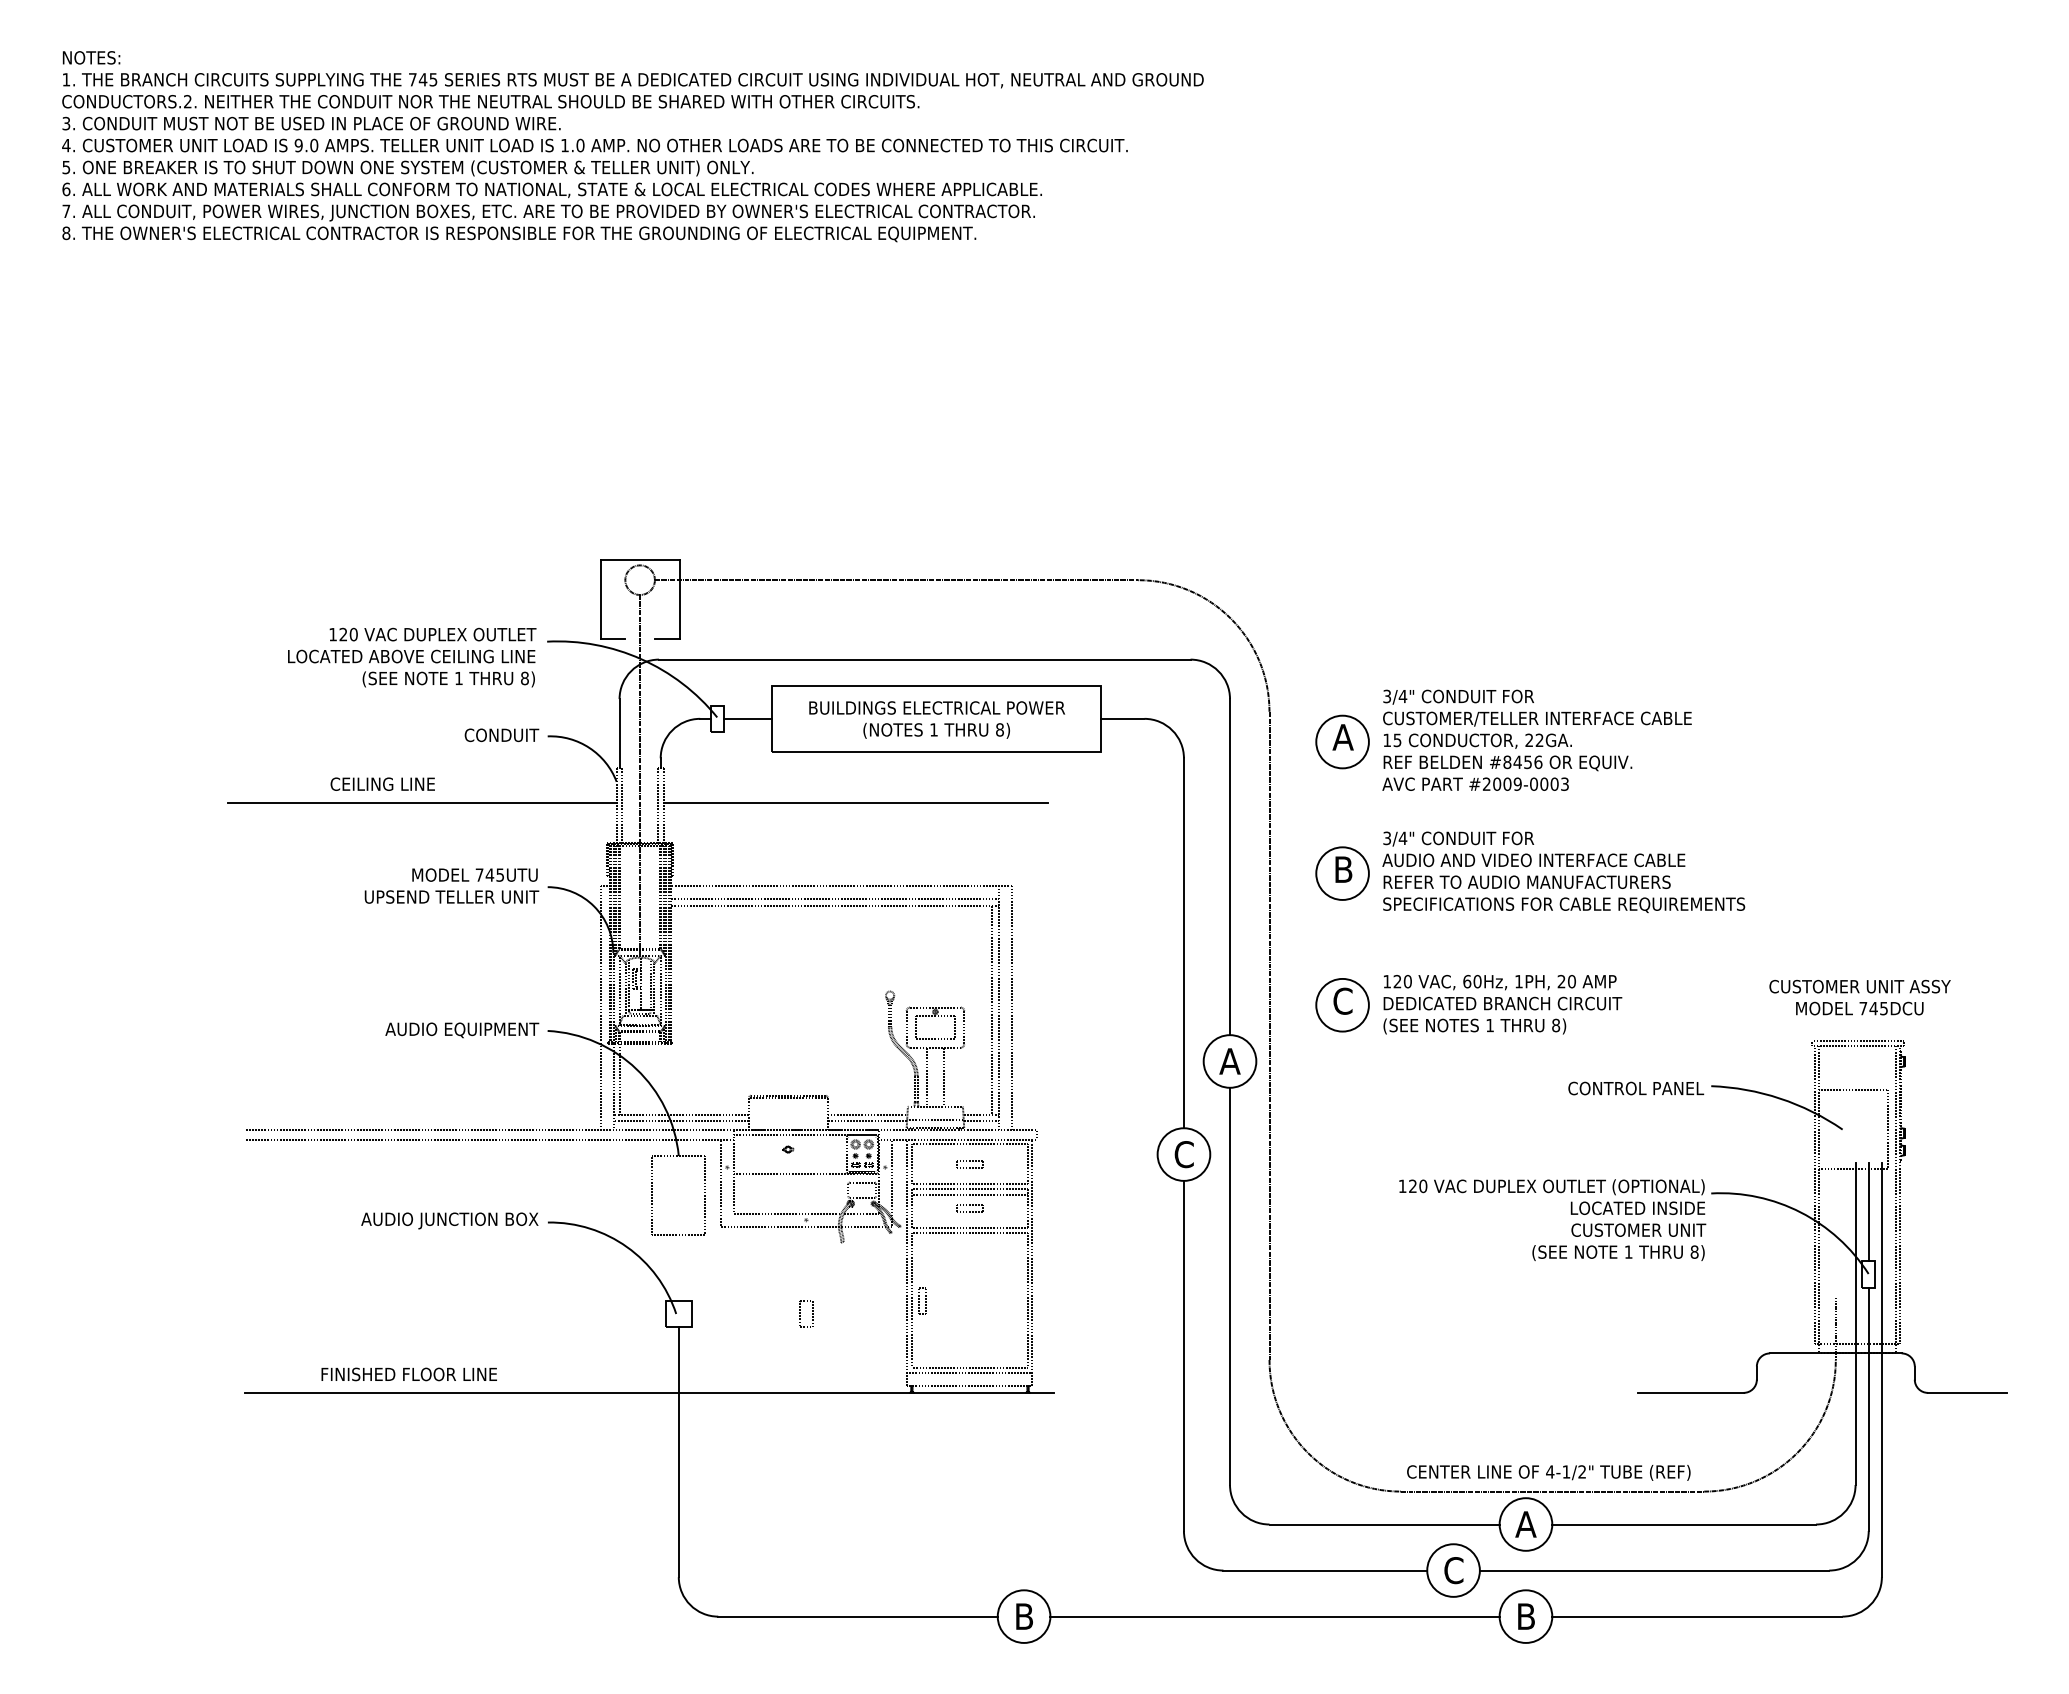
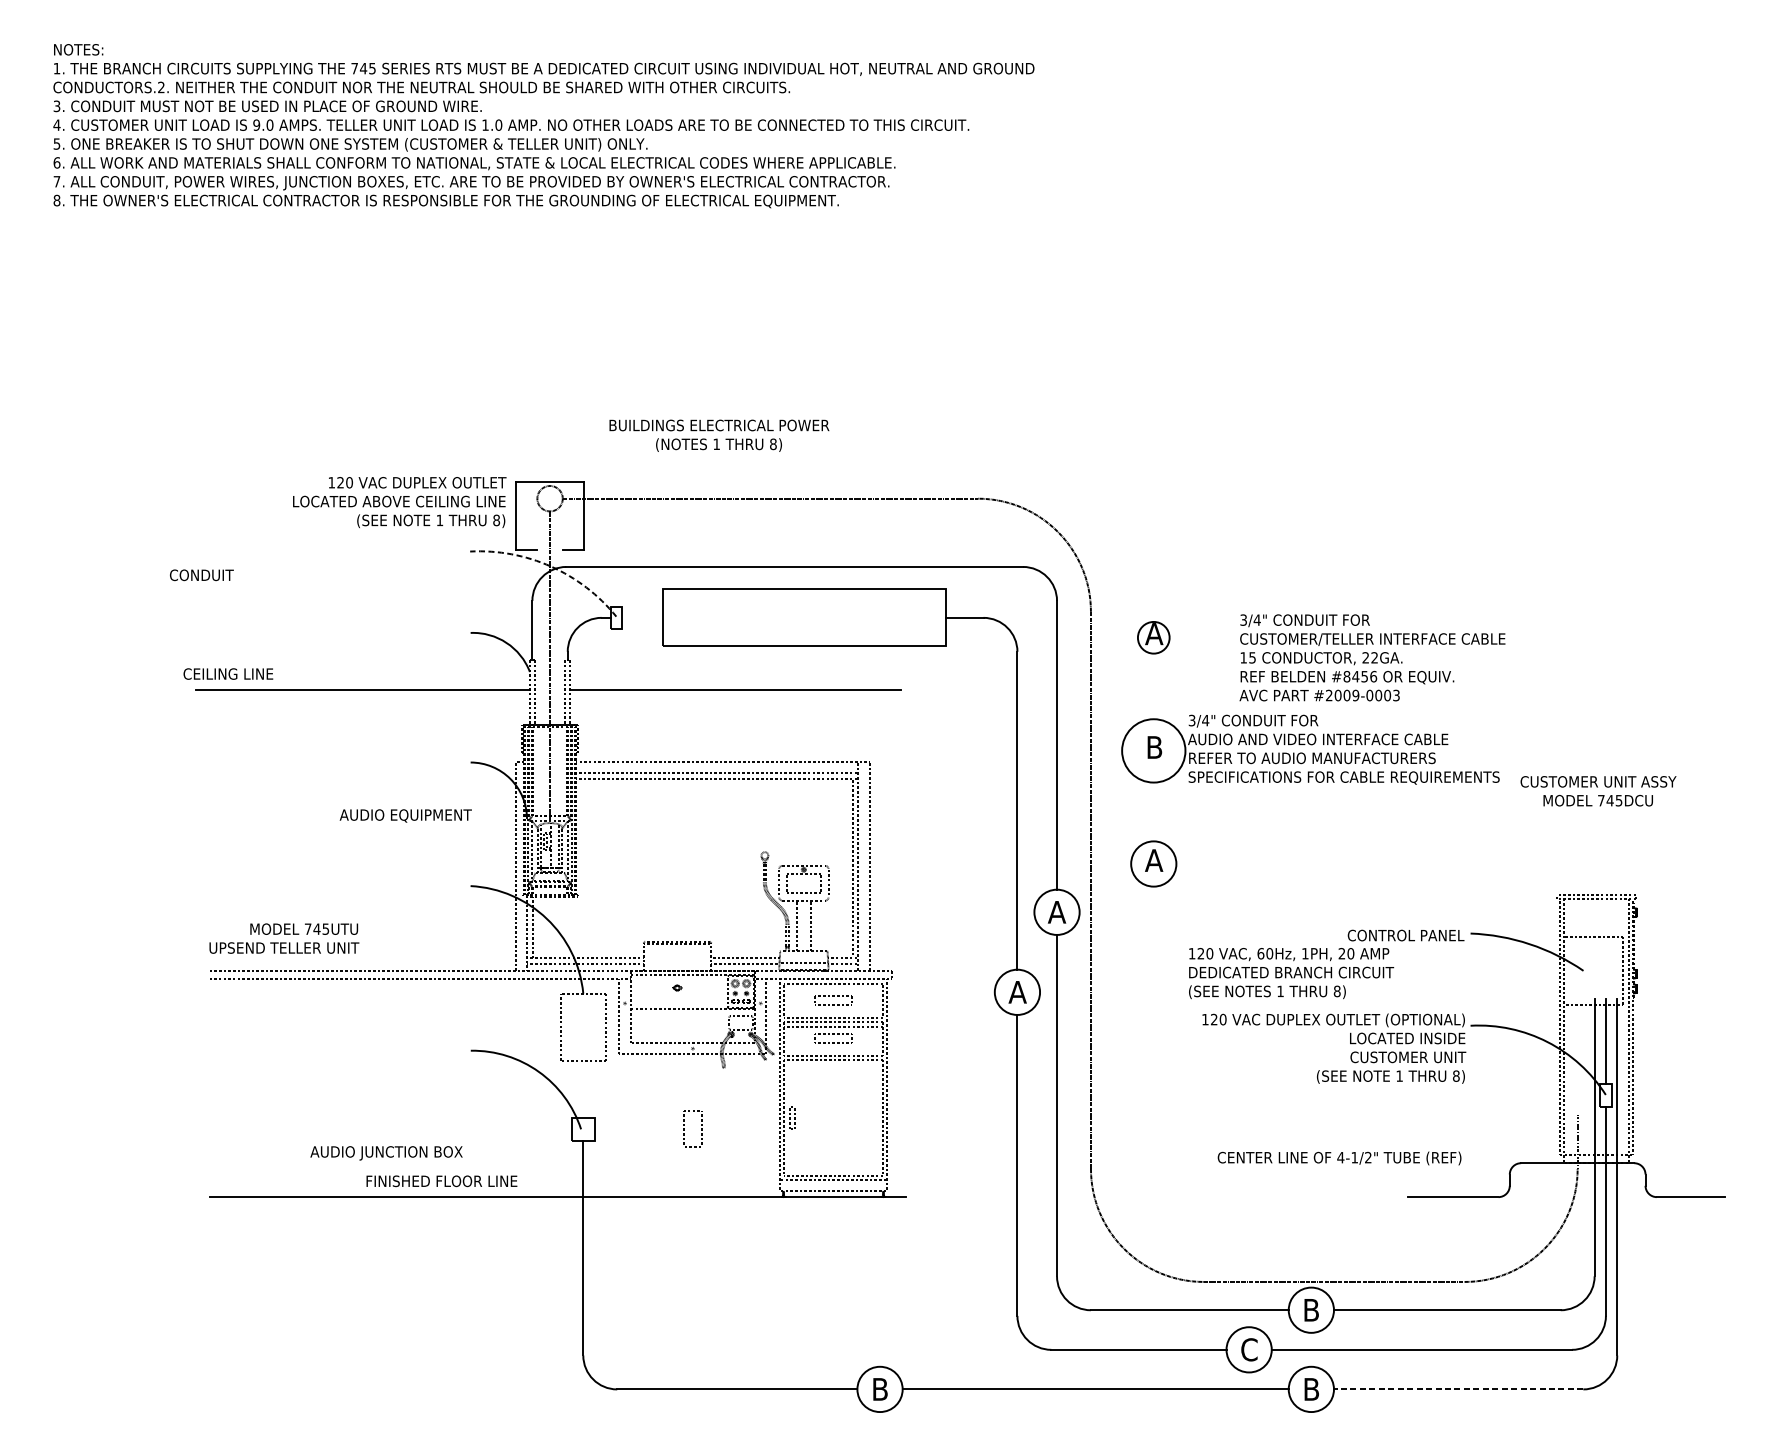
text: (412, 657) -> (400, 502), moved
arc: (641, 659) -> (551, 566), solid -> dashed
line: (747, 718) -> (642, 617), removed
text: (937, 719) -> (719, 435), moved
text: (501, 735) -> (201, 575), moved
text: (1536, 739) -> (1371, 657), moved
circle: (1342, 741) -> (1153, 637), size x0.7
text: (382, 783) -> (228, 673), moved
circle: (1342, 873) -> (1153, 750), size x1.4
text: (451, 885) -> (283, 938), moved
text: (1859, 997) -> (1598, 791), moved
text: (1342, 1000) -> (1153, 859), C -> A
text: (1502, 1004) -> (1291, 973), moved
text: (462, 1030) -> (406, 816), moved
text: (1183, 1154) -> (1017, 992), C -> A
part: (969, 1164) -> (833, 1000), size x1.6
part: (969, 1208) -> (833, 1038), size x1.6
text: (449, 1220) -> (386, 1152), moved
part: (806, 1313) -> (693, 1128), size x1.6
text: (408, 1374) -> (441, 1181), moved
text: (1548, 1472) -> (1339, 1158), moved
text: (1525, 1524) -> (1310, 1310), A -> B
line: (1696, 1616) -> (1457, 1389), solid -> dashed

